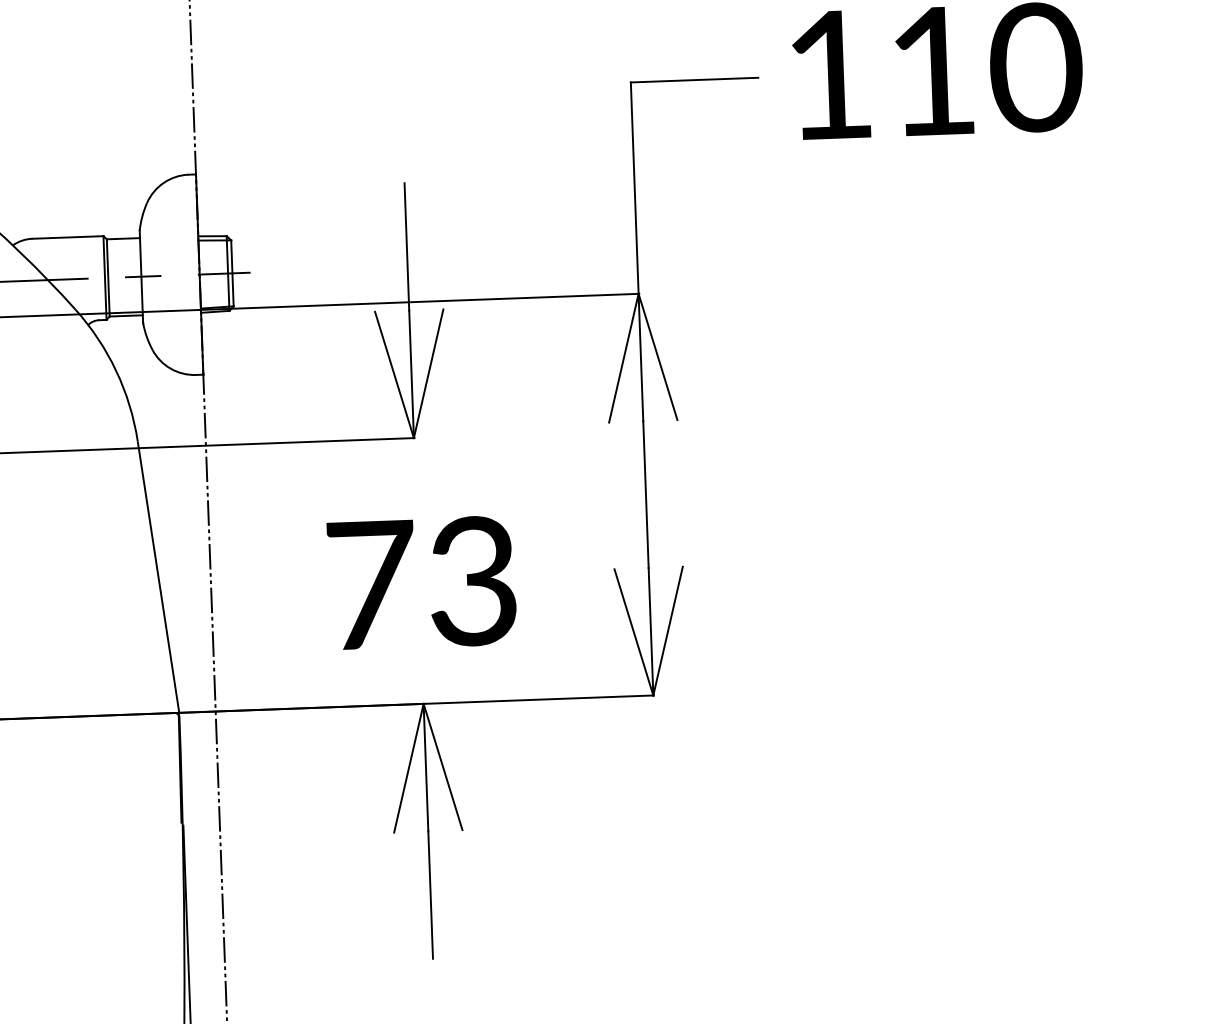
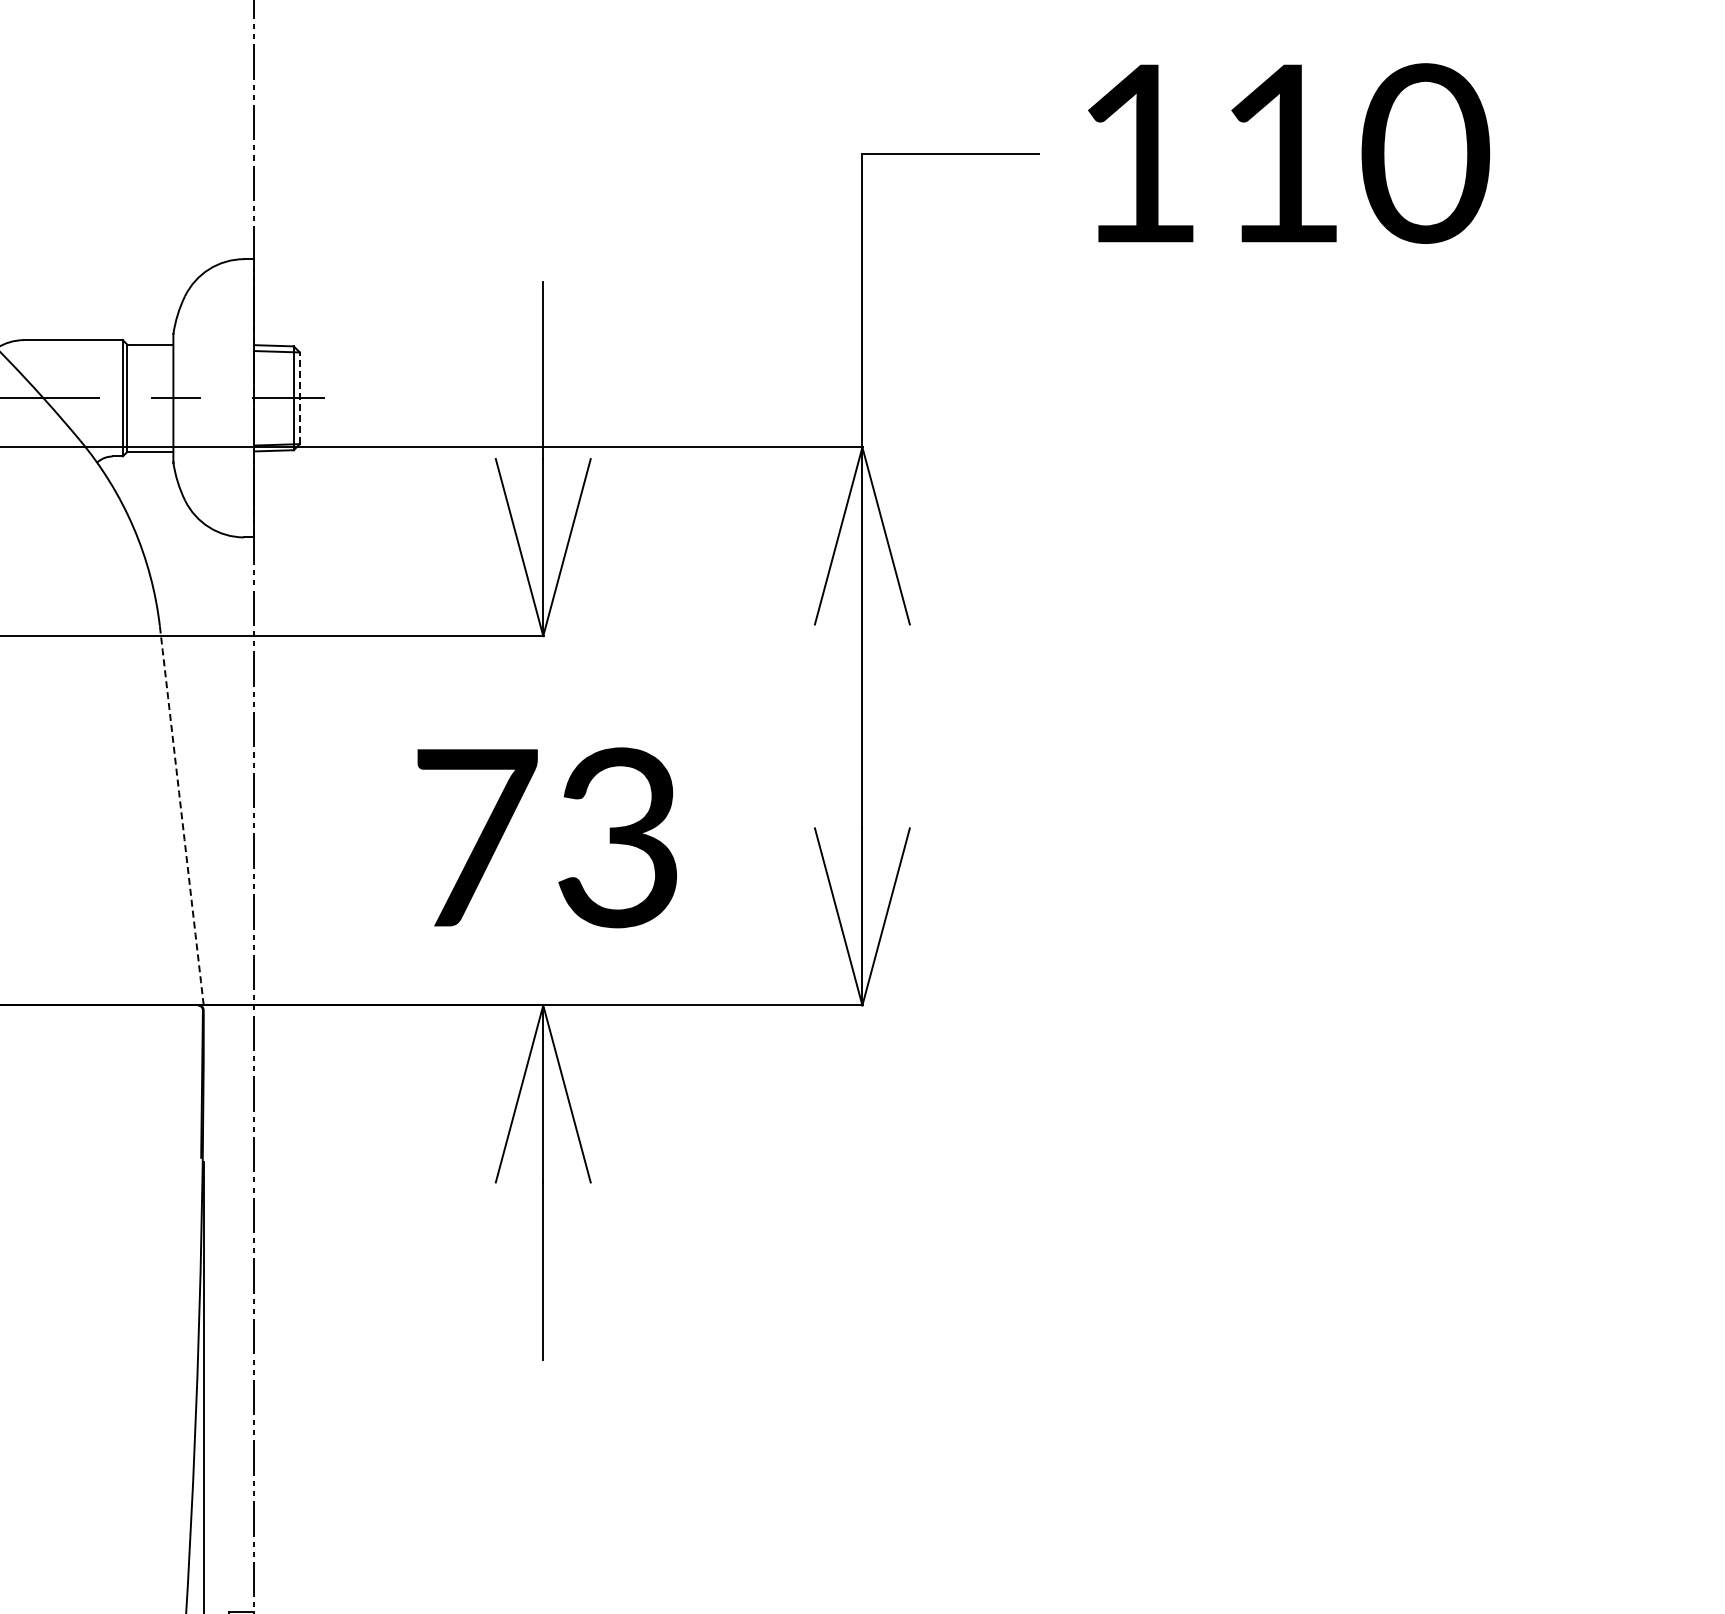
line: (232, 273) -> (299, 398), solid -> dashed
arc: (158, 577) -> (181, 816), solid -> dashed

